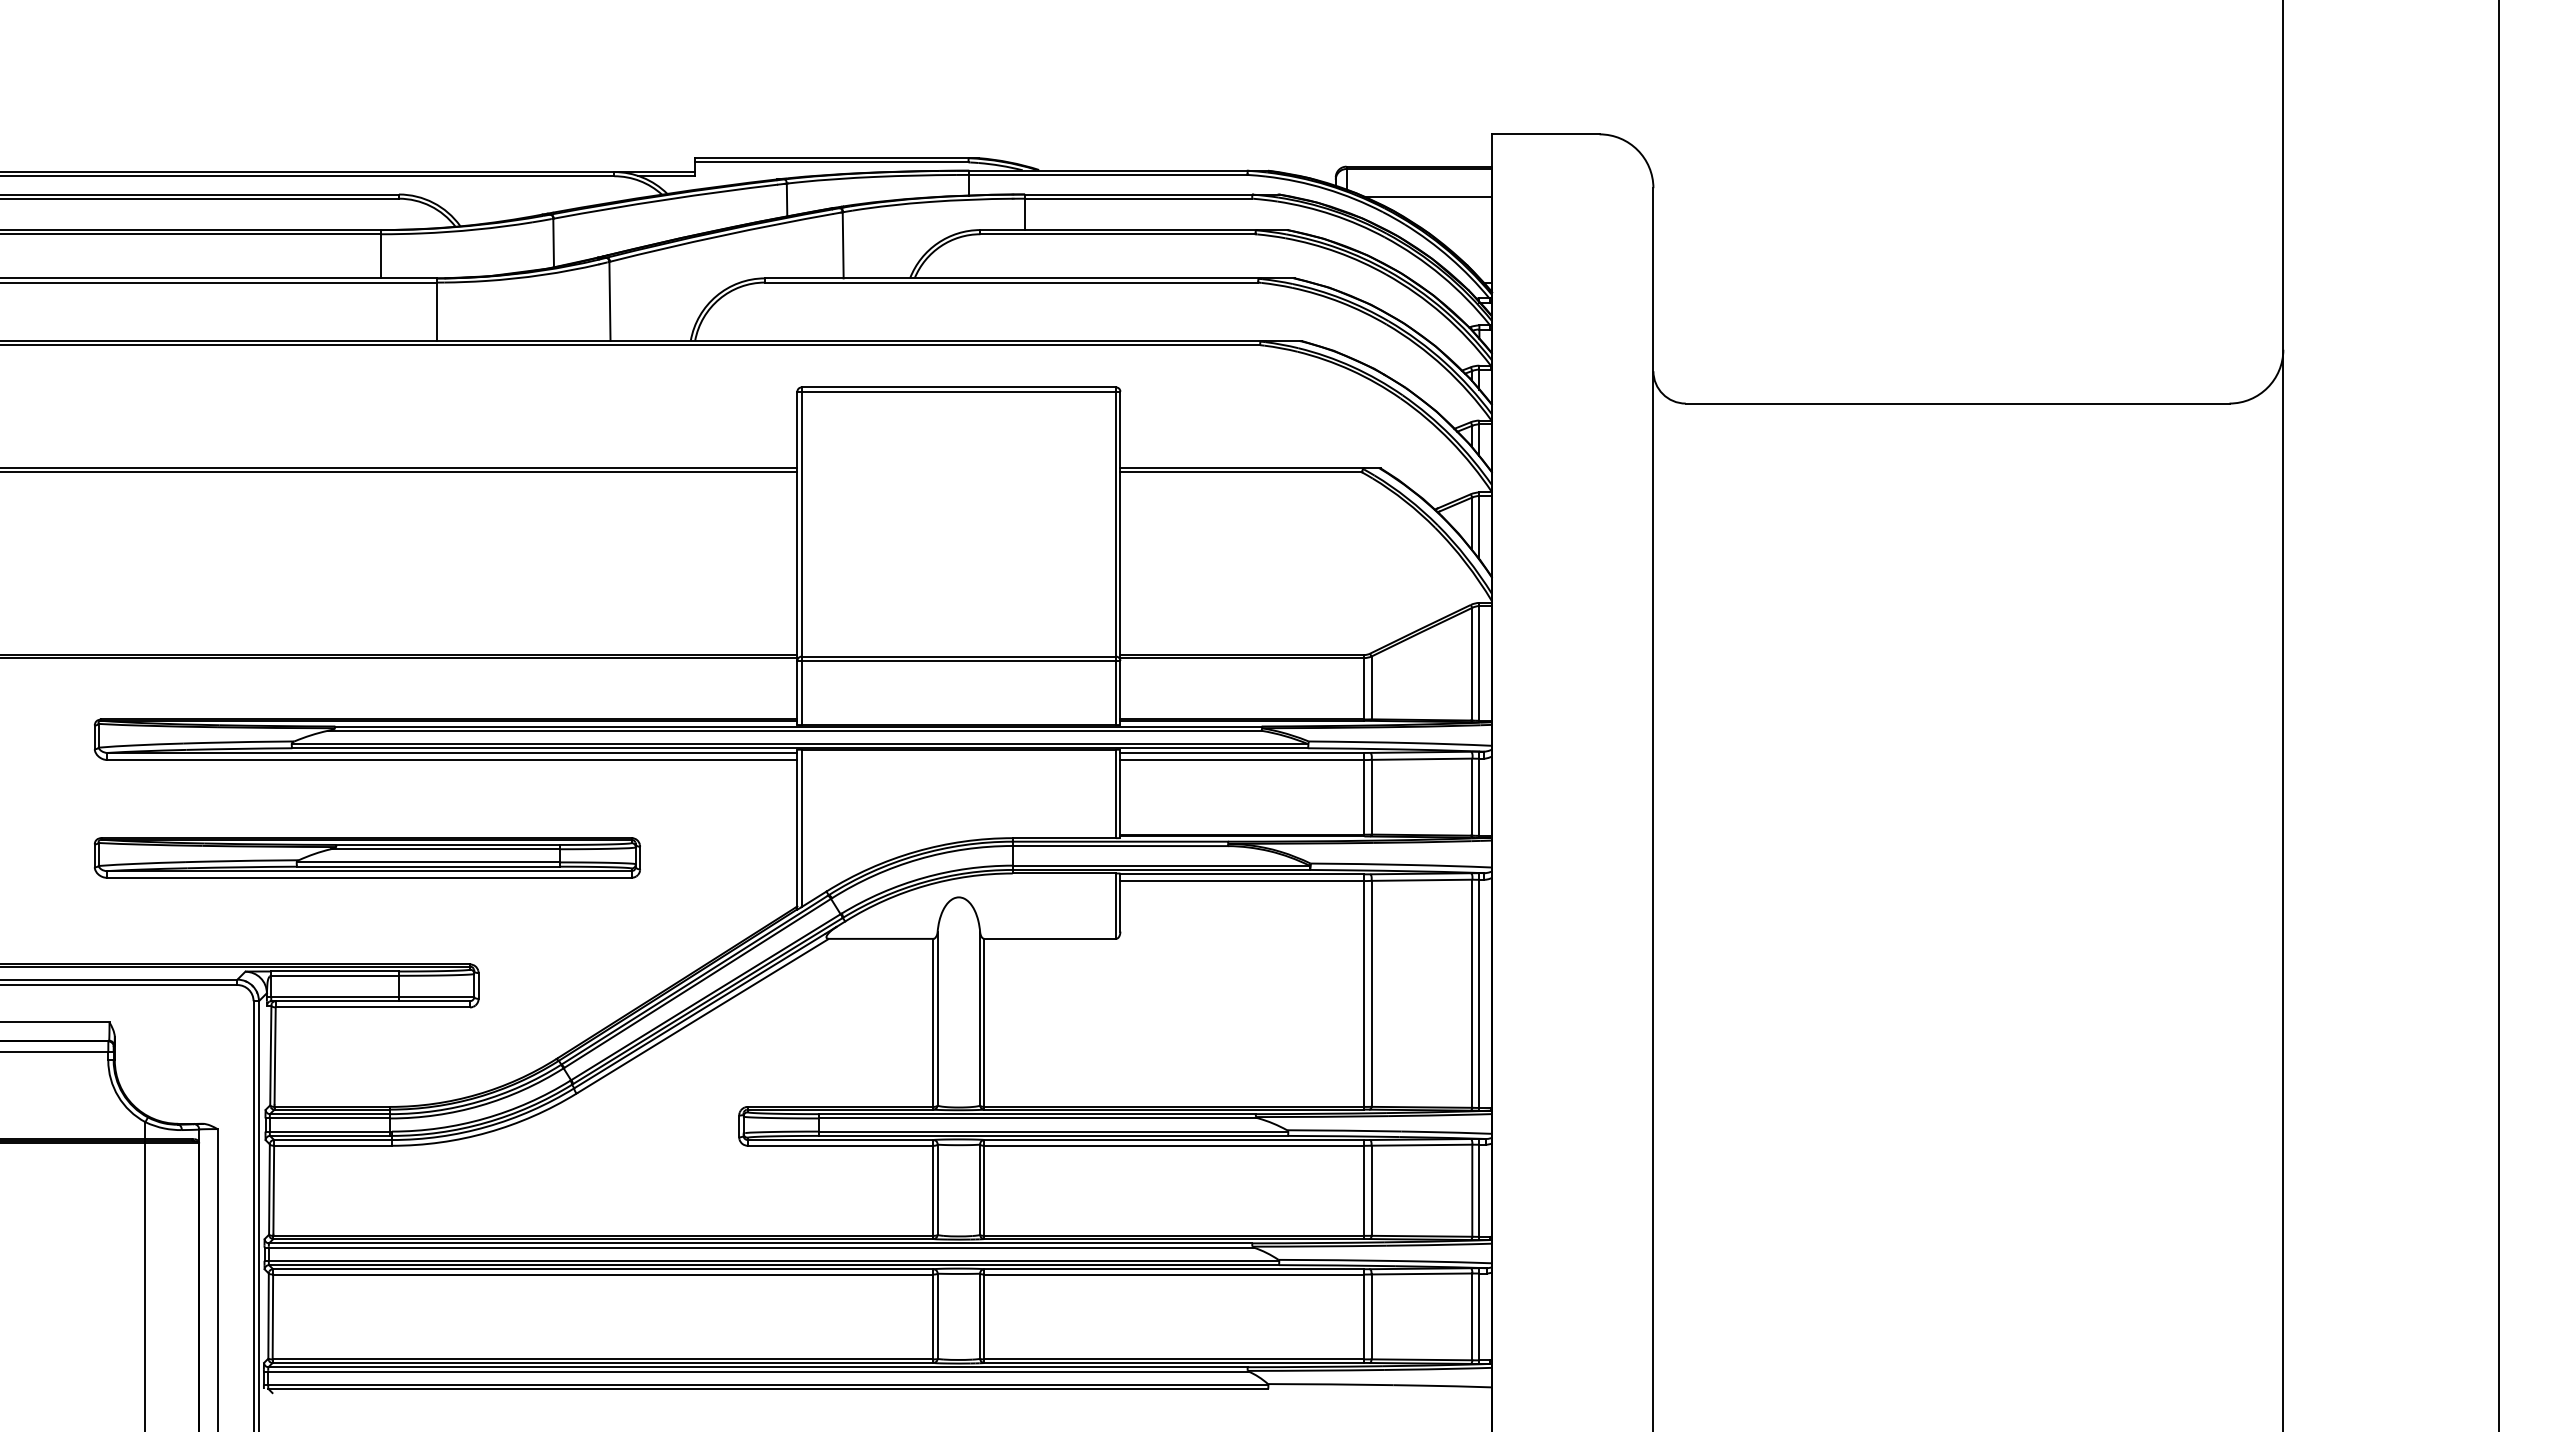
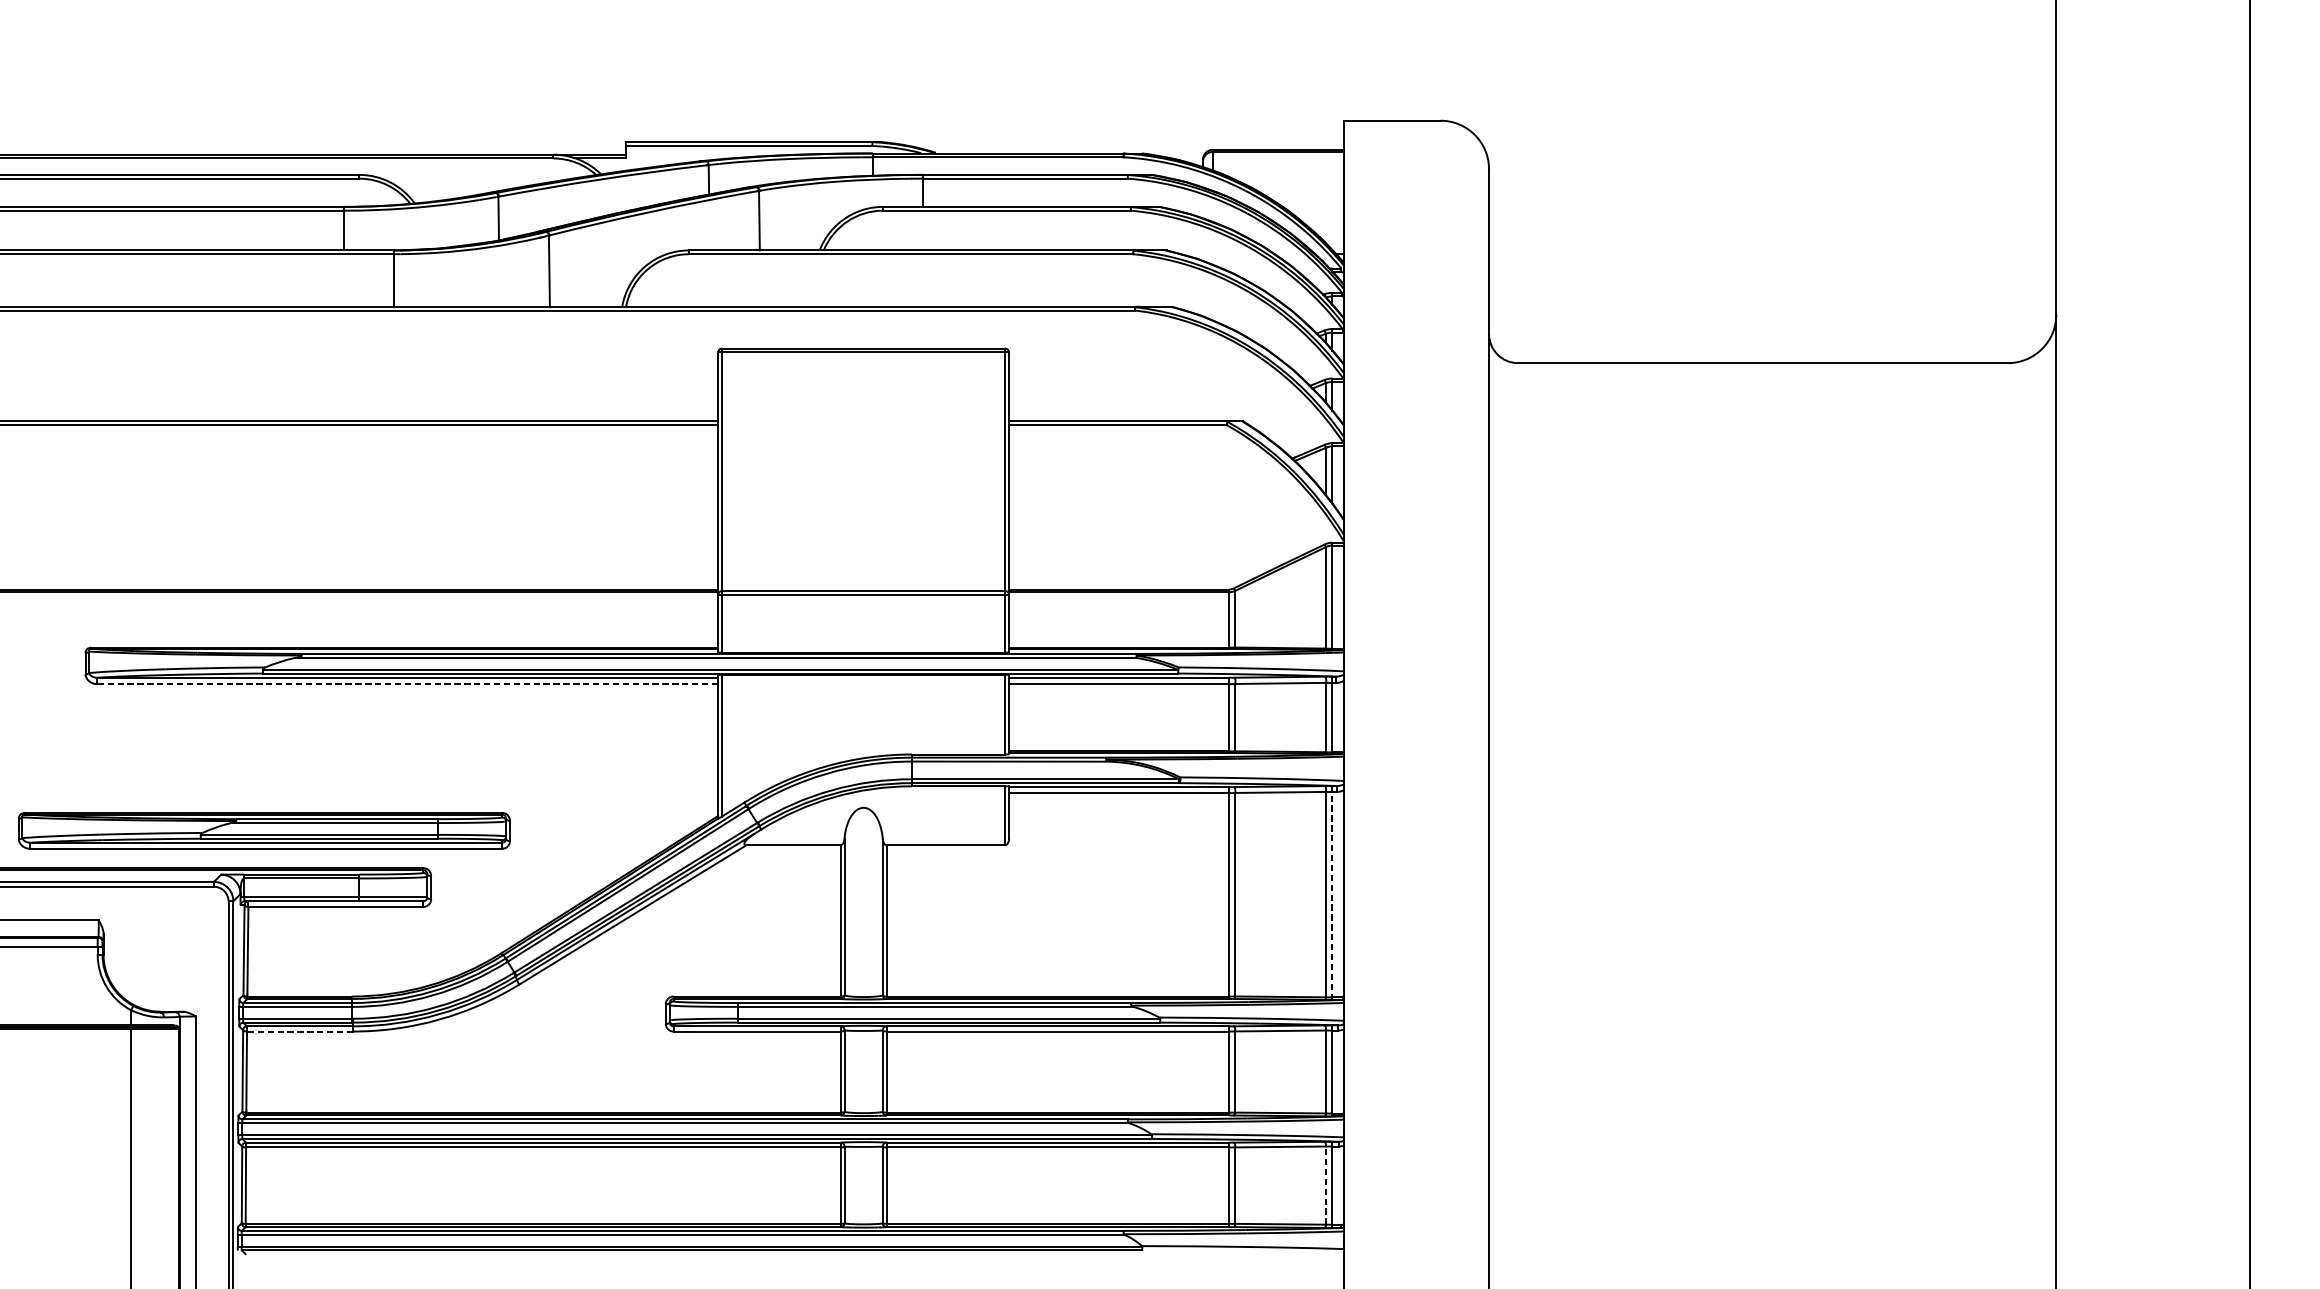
line: (1427, 196) -> (1285, 176), removed
line: (452, 760) -> (407, 684), solid -> dashed
part: (367, 857) -> (264, 830), moved
line: (1479, 991) -> (1332, 892), solid -> dashed
line: (333, 1145) -> (300, 1031), solid -> dashed
line: (1472, 1316) -> (1326, 1185), solid -> dashed

